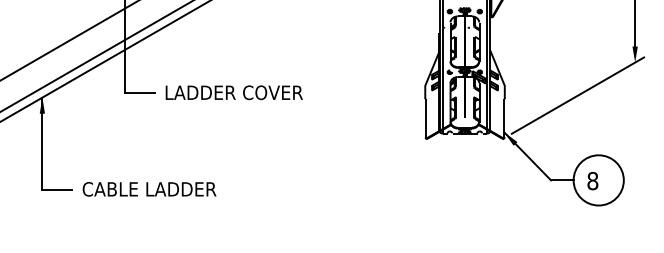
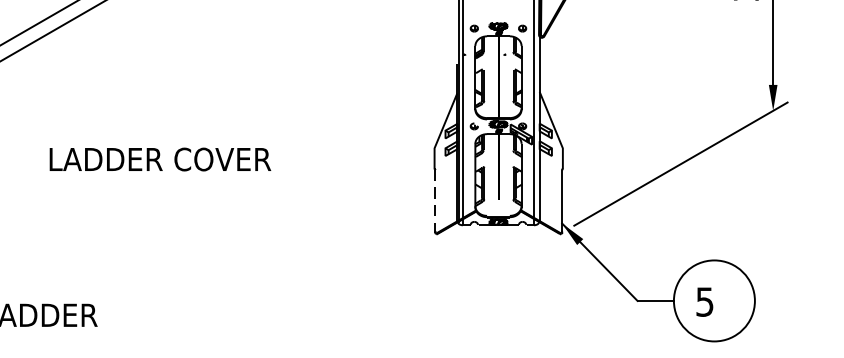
text: (233, 92) -> (159, 159), moved
line: (425, 118) -> (434, 201), solid -> dashed
text: (592, 180) -> (704, 301), 8 -> 5

